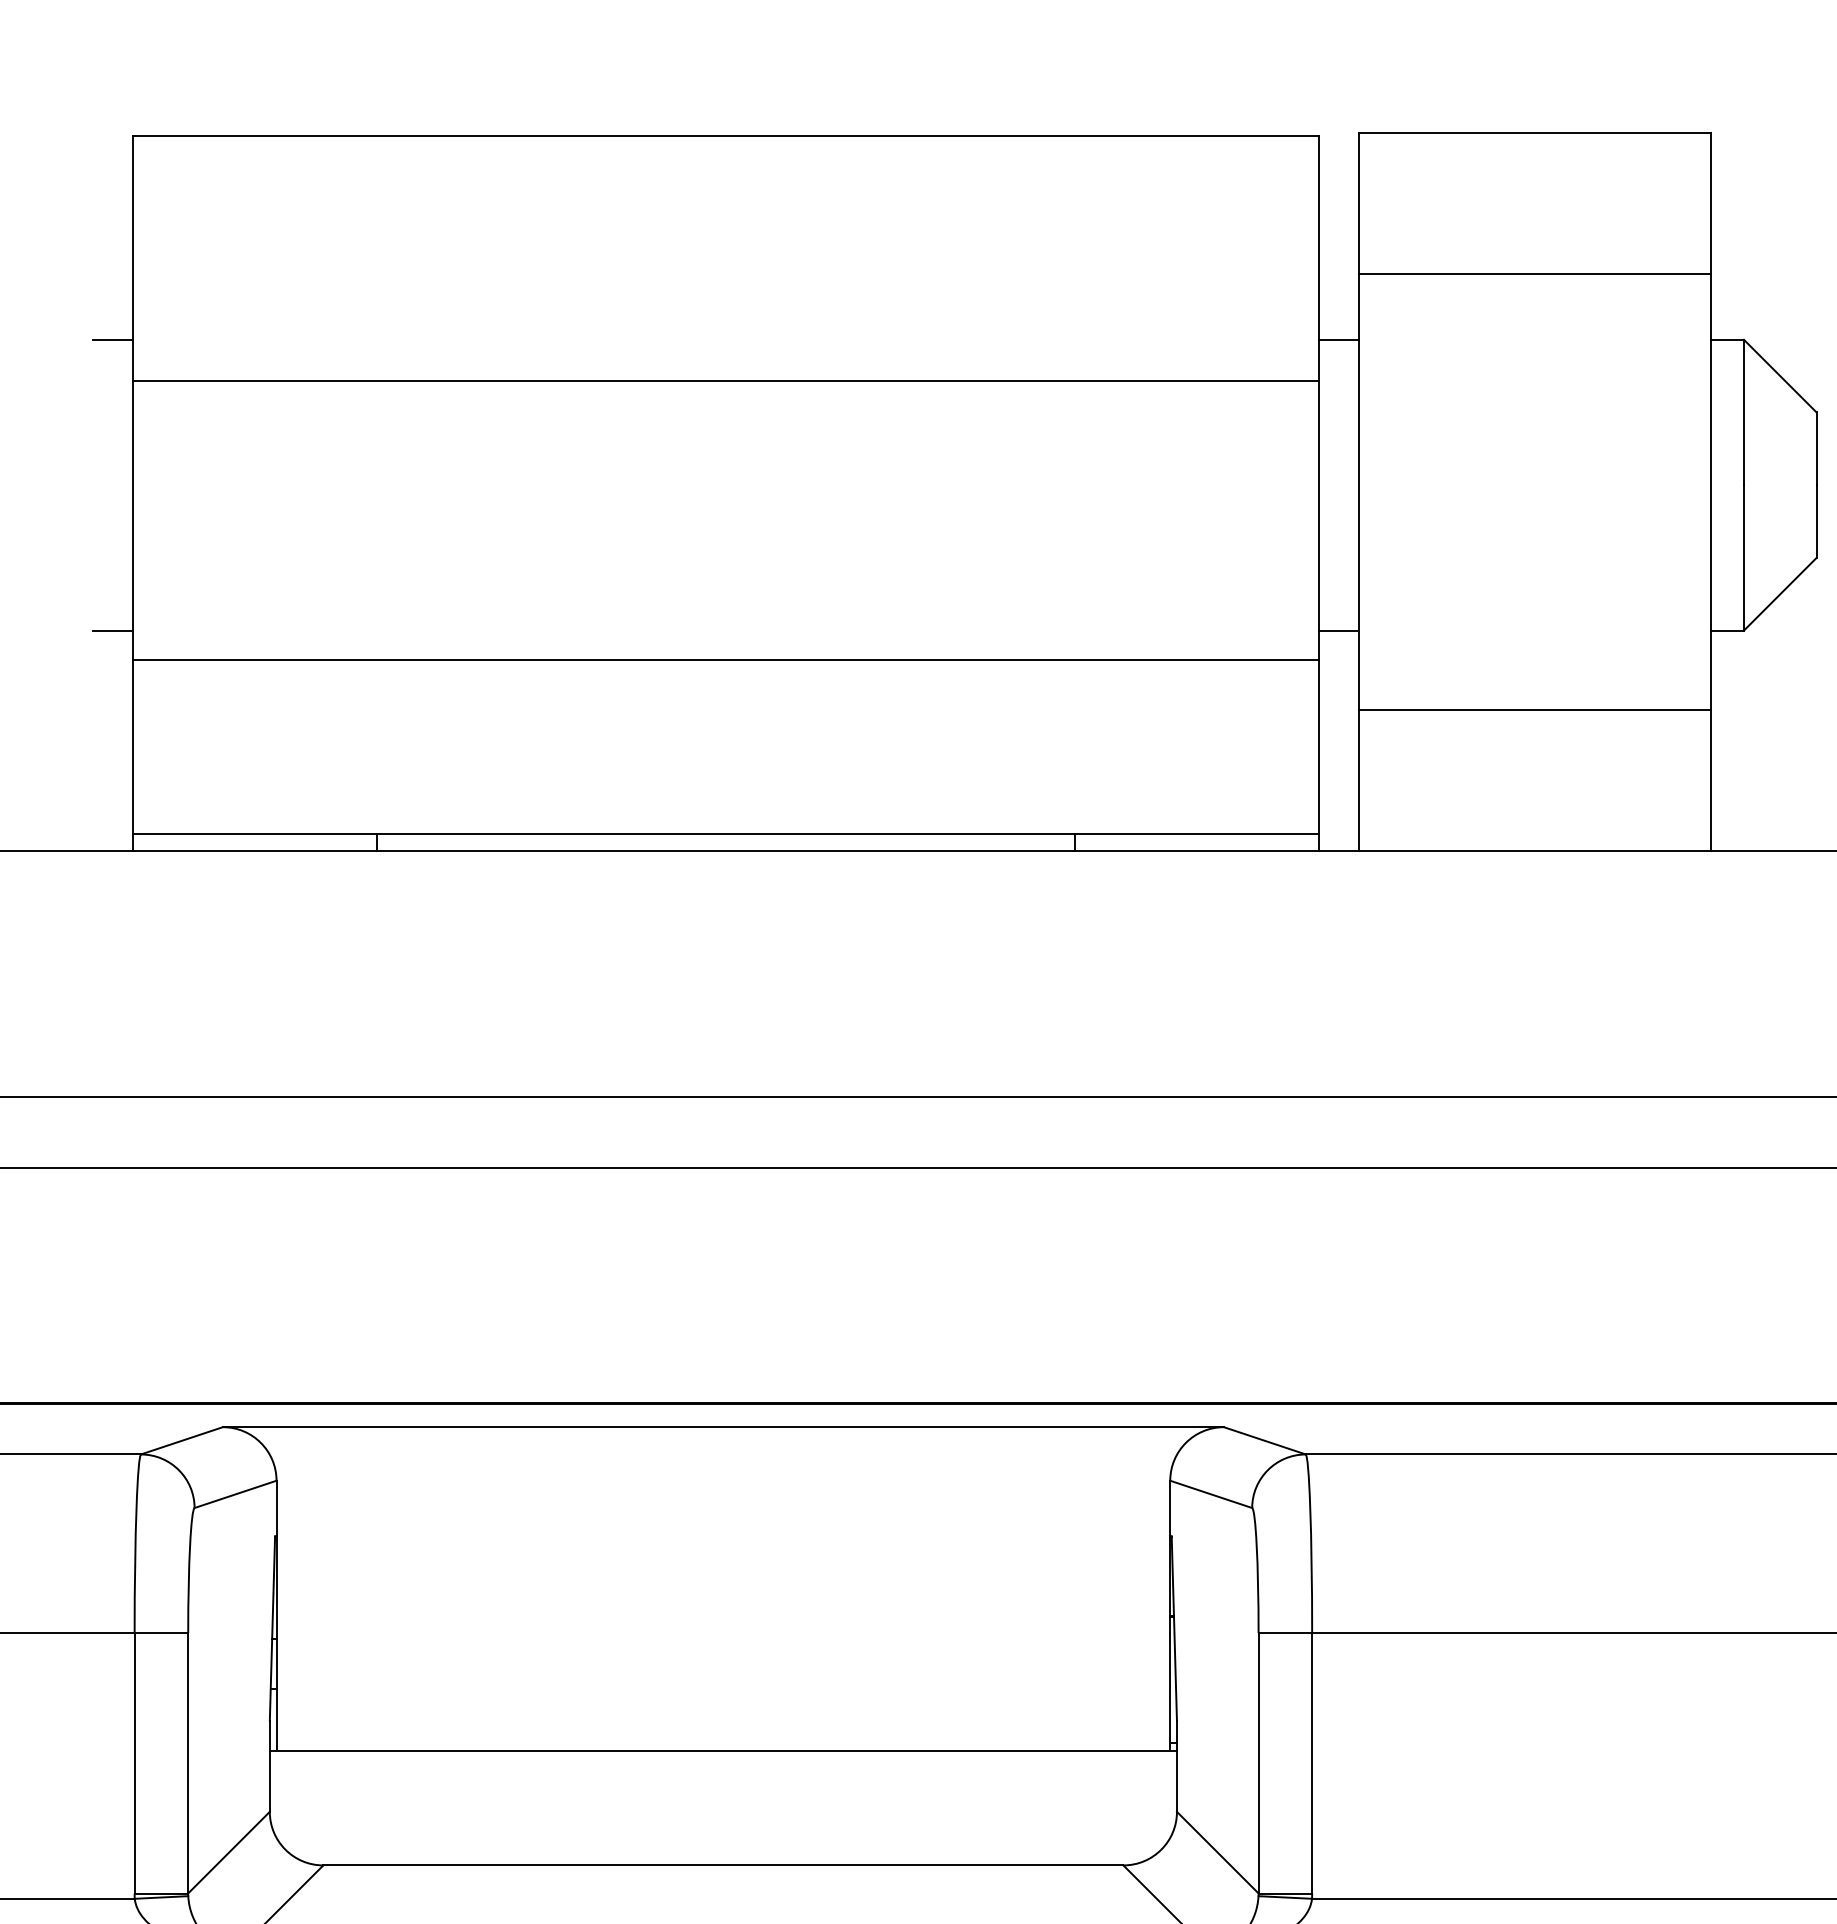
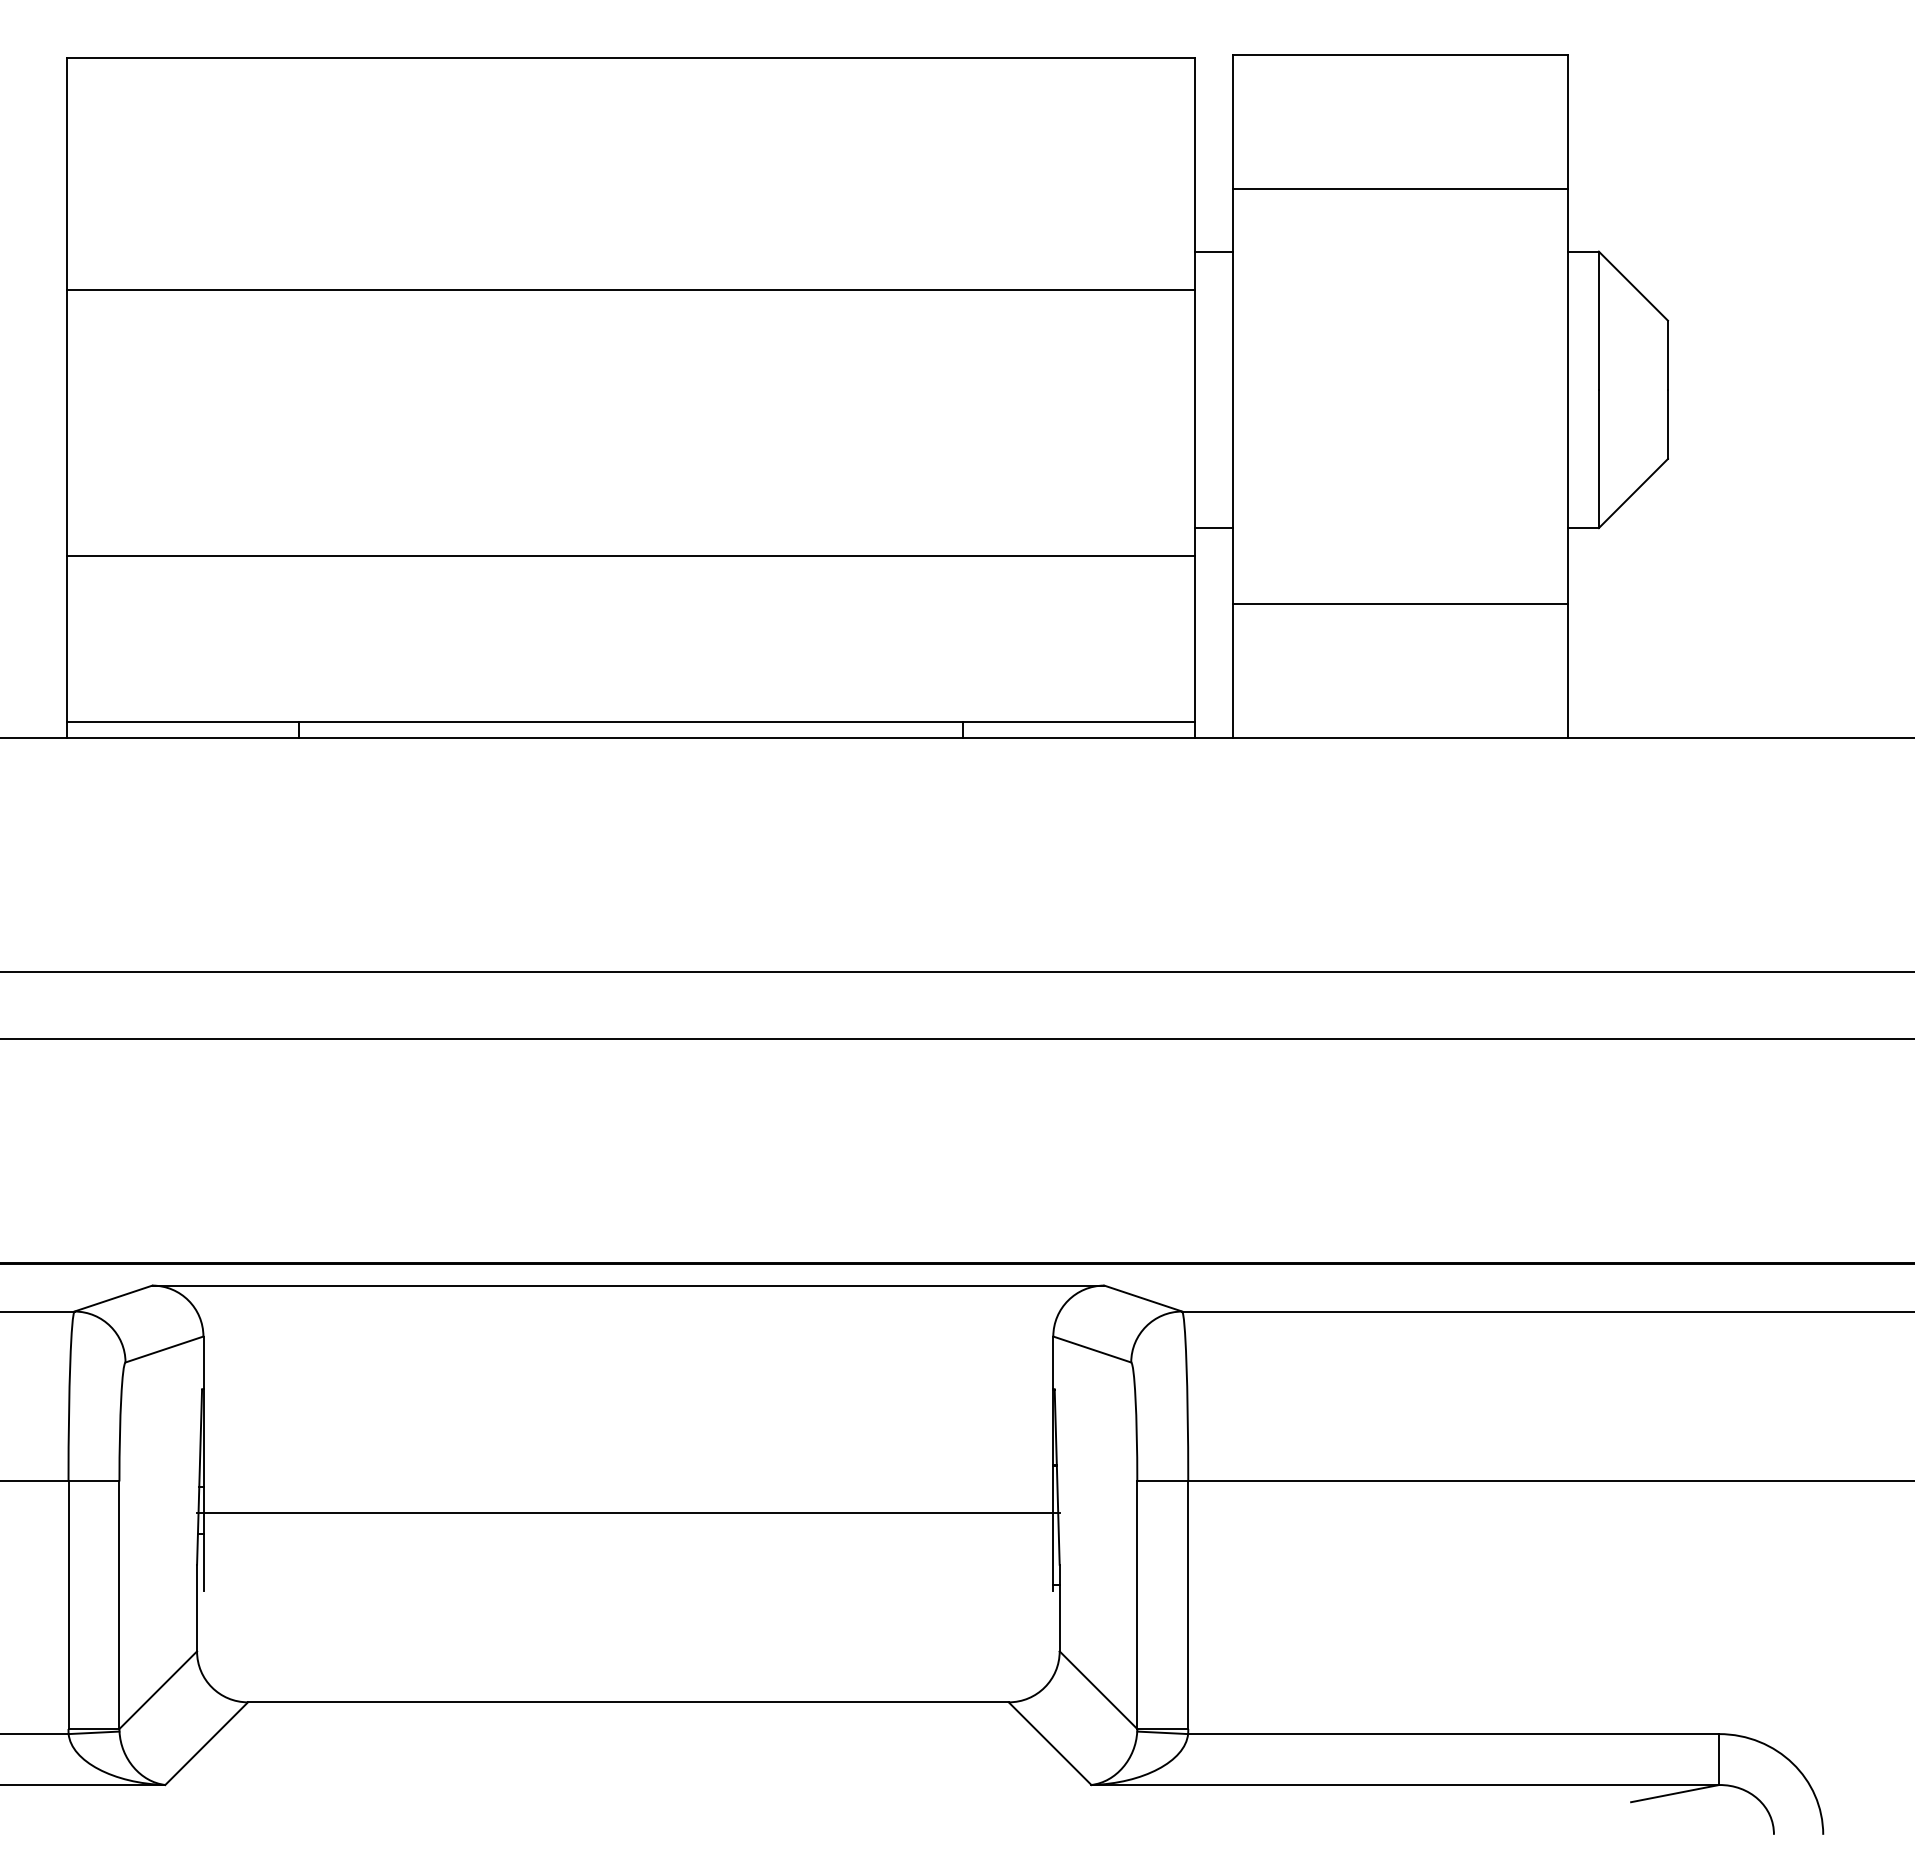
line: (113, 339) -> (48, 251), removed
line: (113, 631) -> (48, 528), removed
line: (723, 1750) -> (628, 1512), moved

